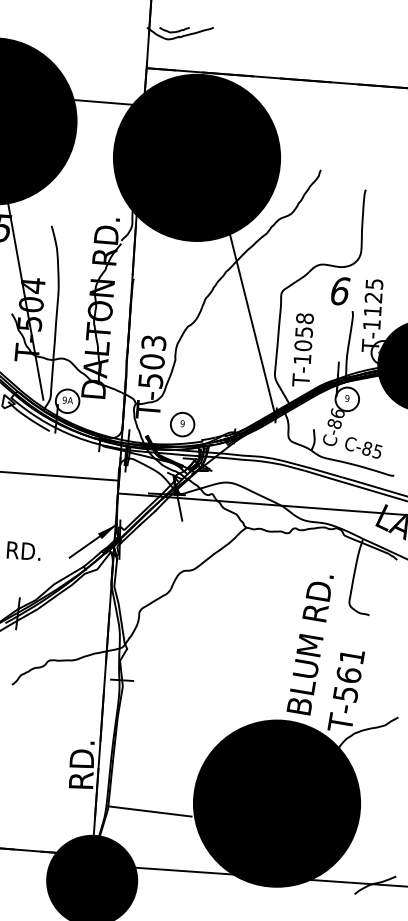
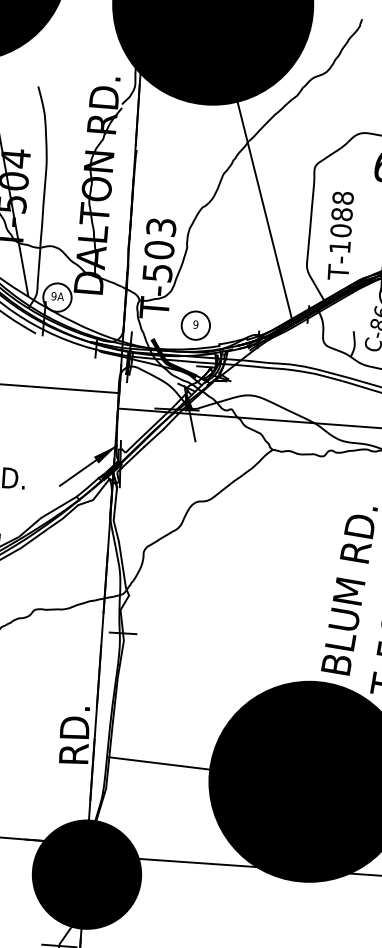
line: (252, 325) -> (264, 209), moved
text: (303, 332) -> (341, 214), T-1058 -> T-1088
line: (149, 811) -> (159, 763), moved

